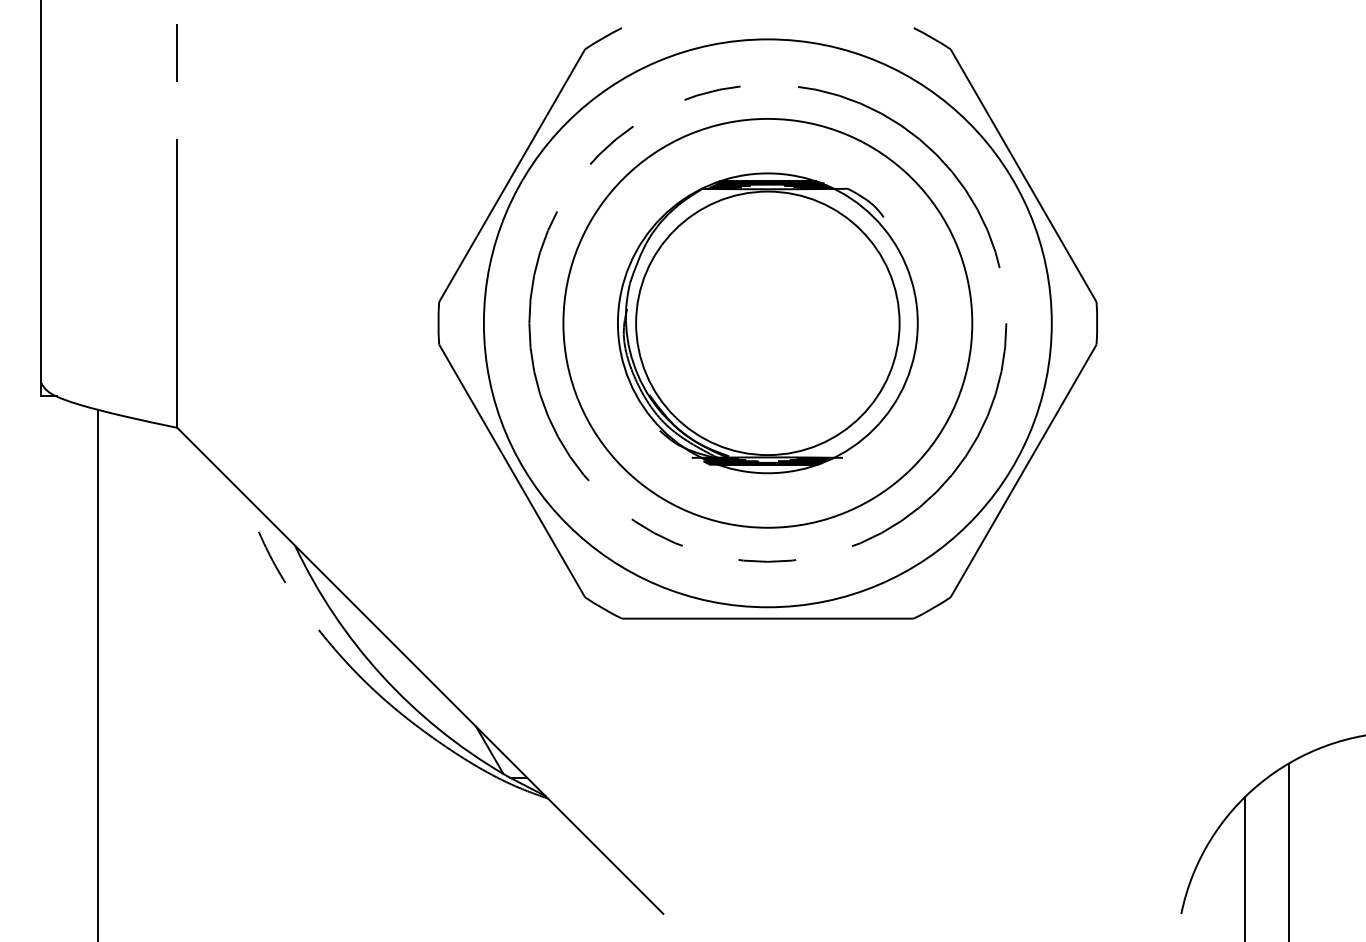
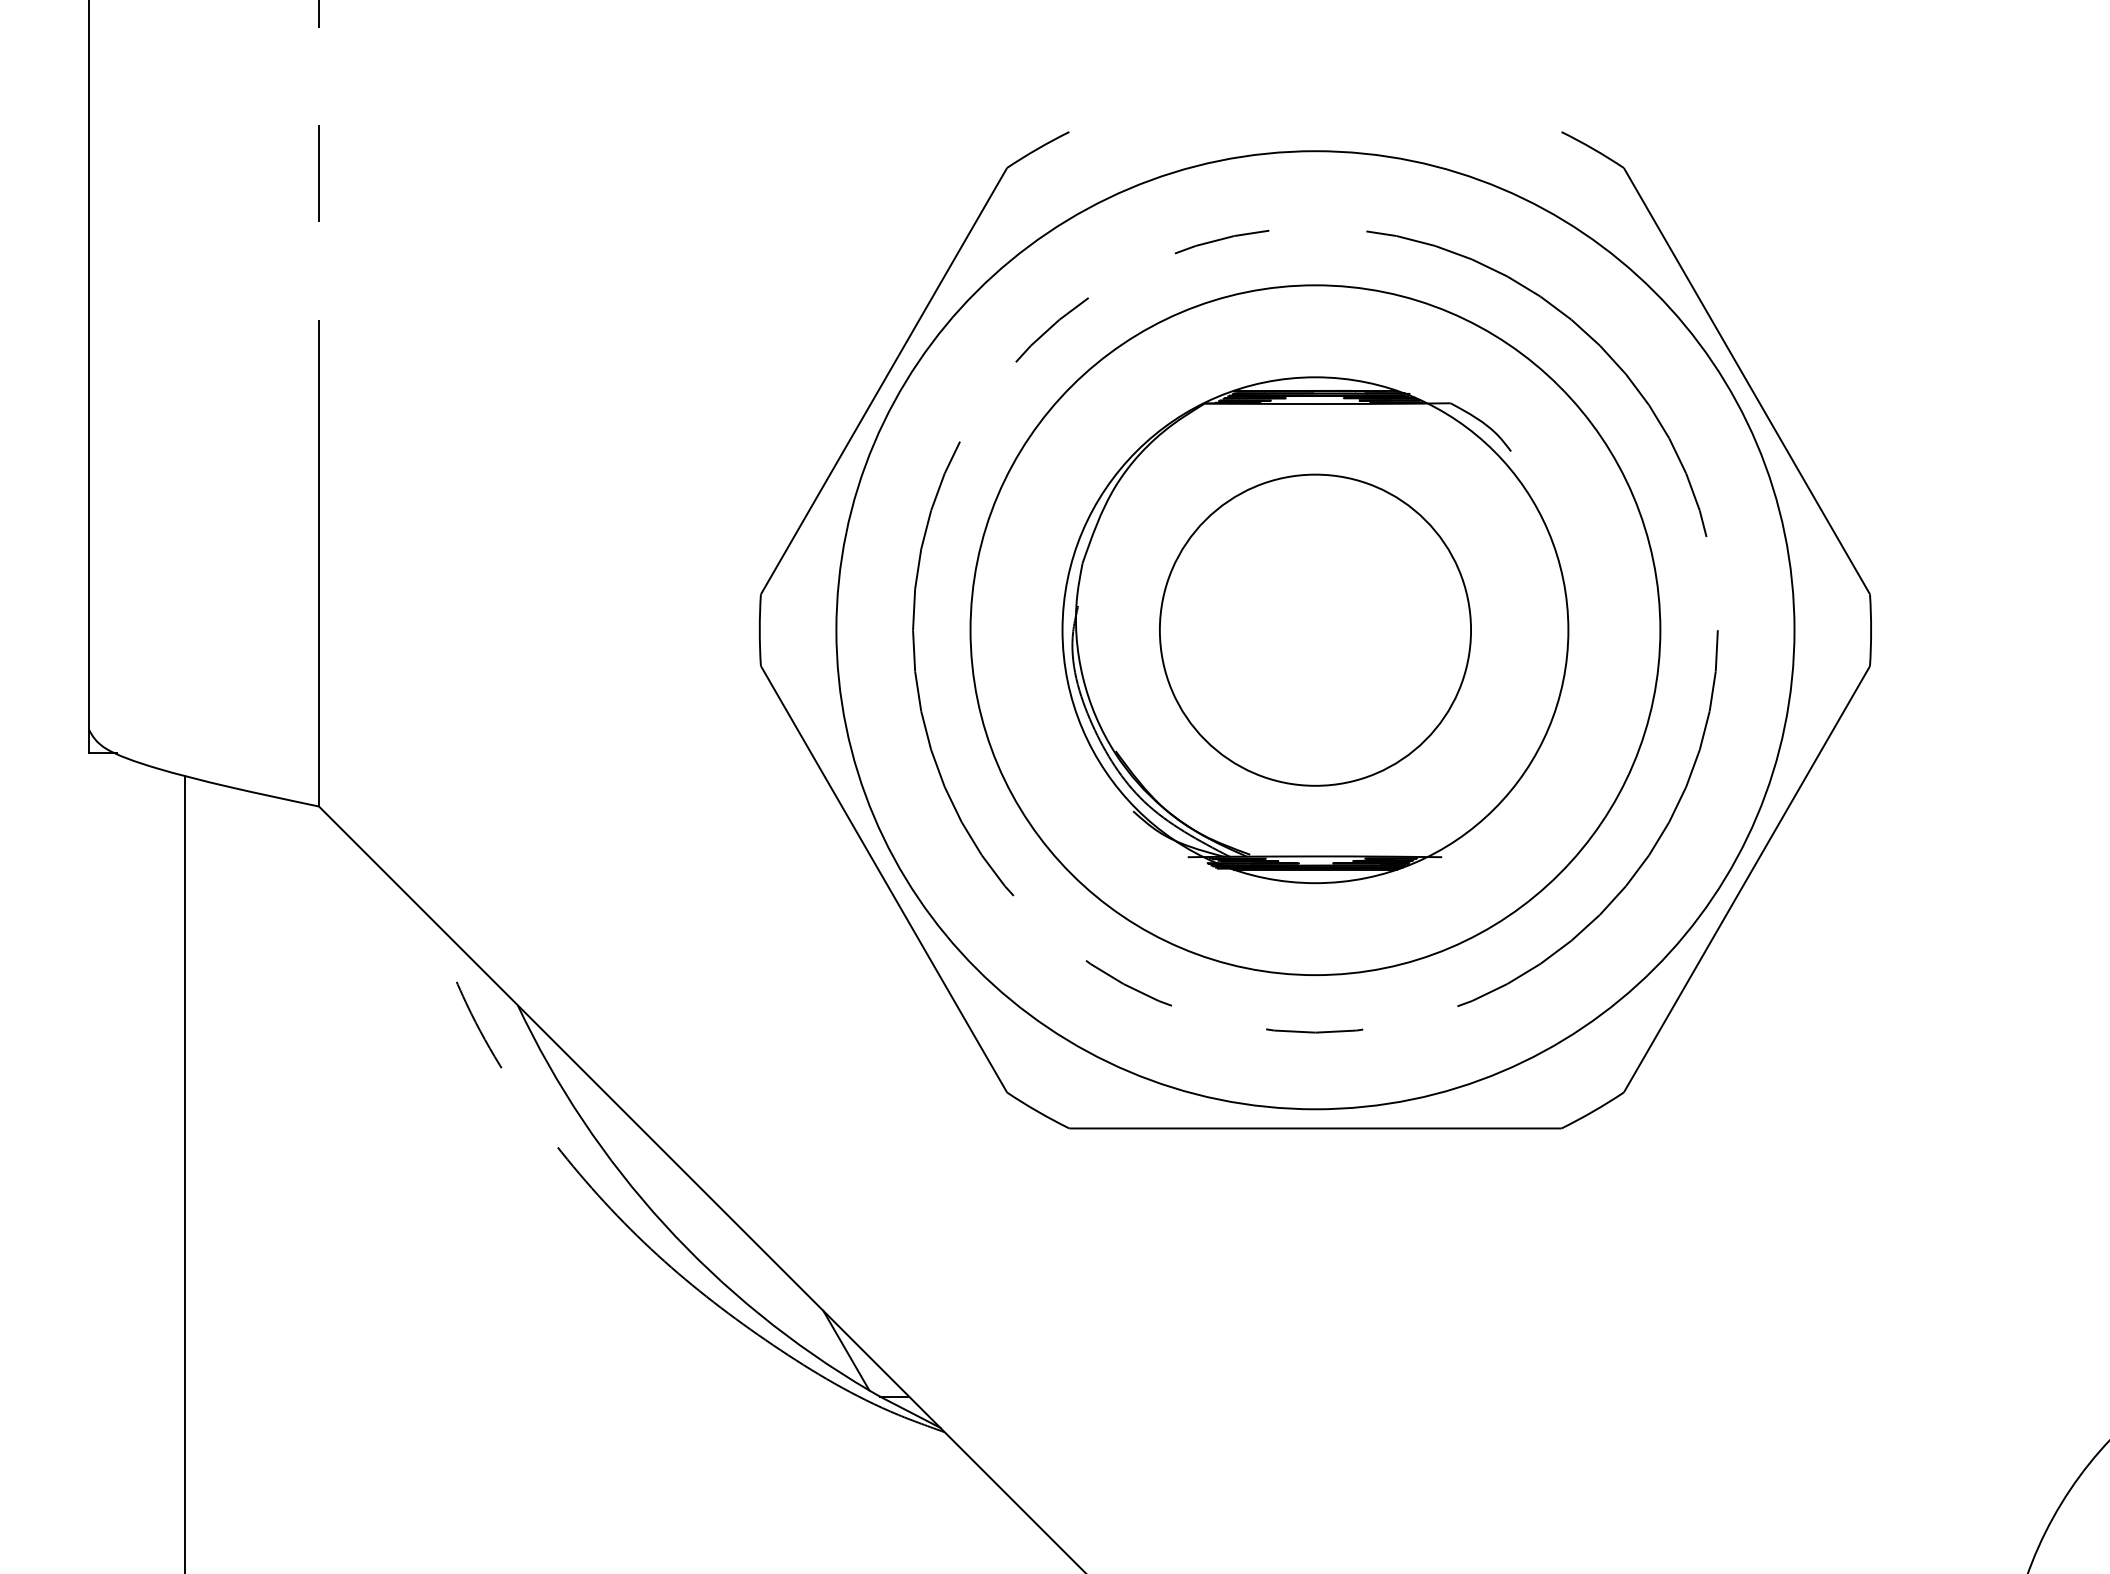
circle: (767, 323) -> (1314, 630), size x0.7

